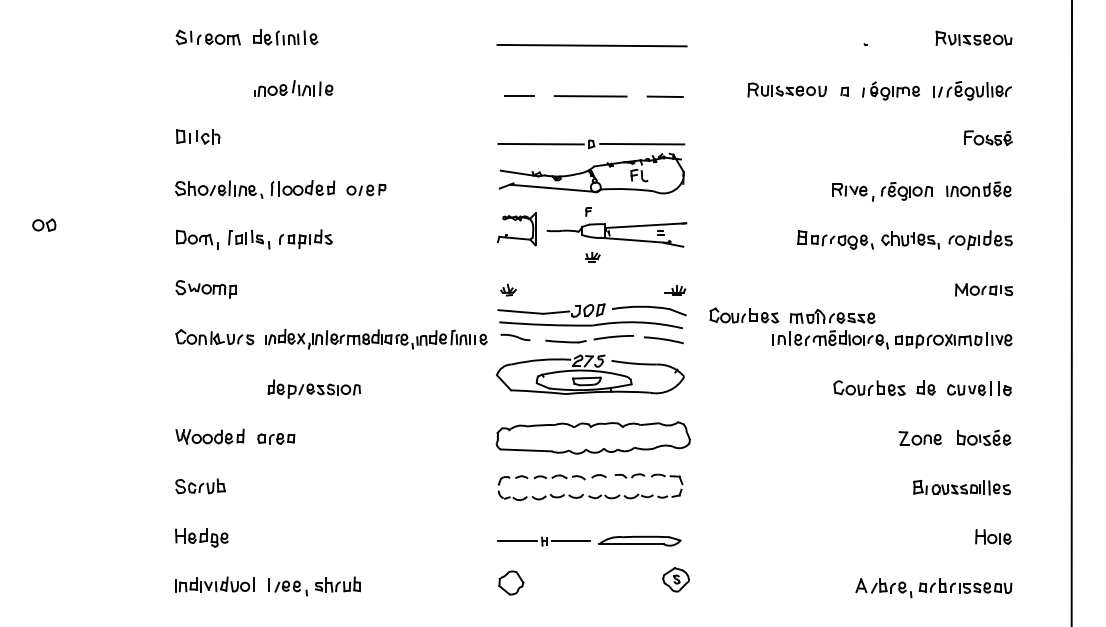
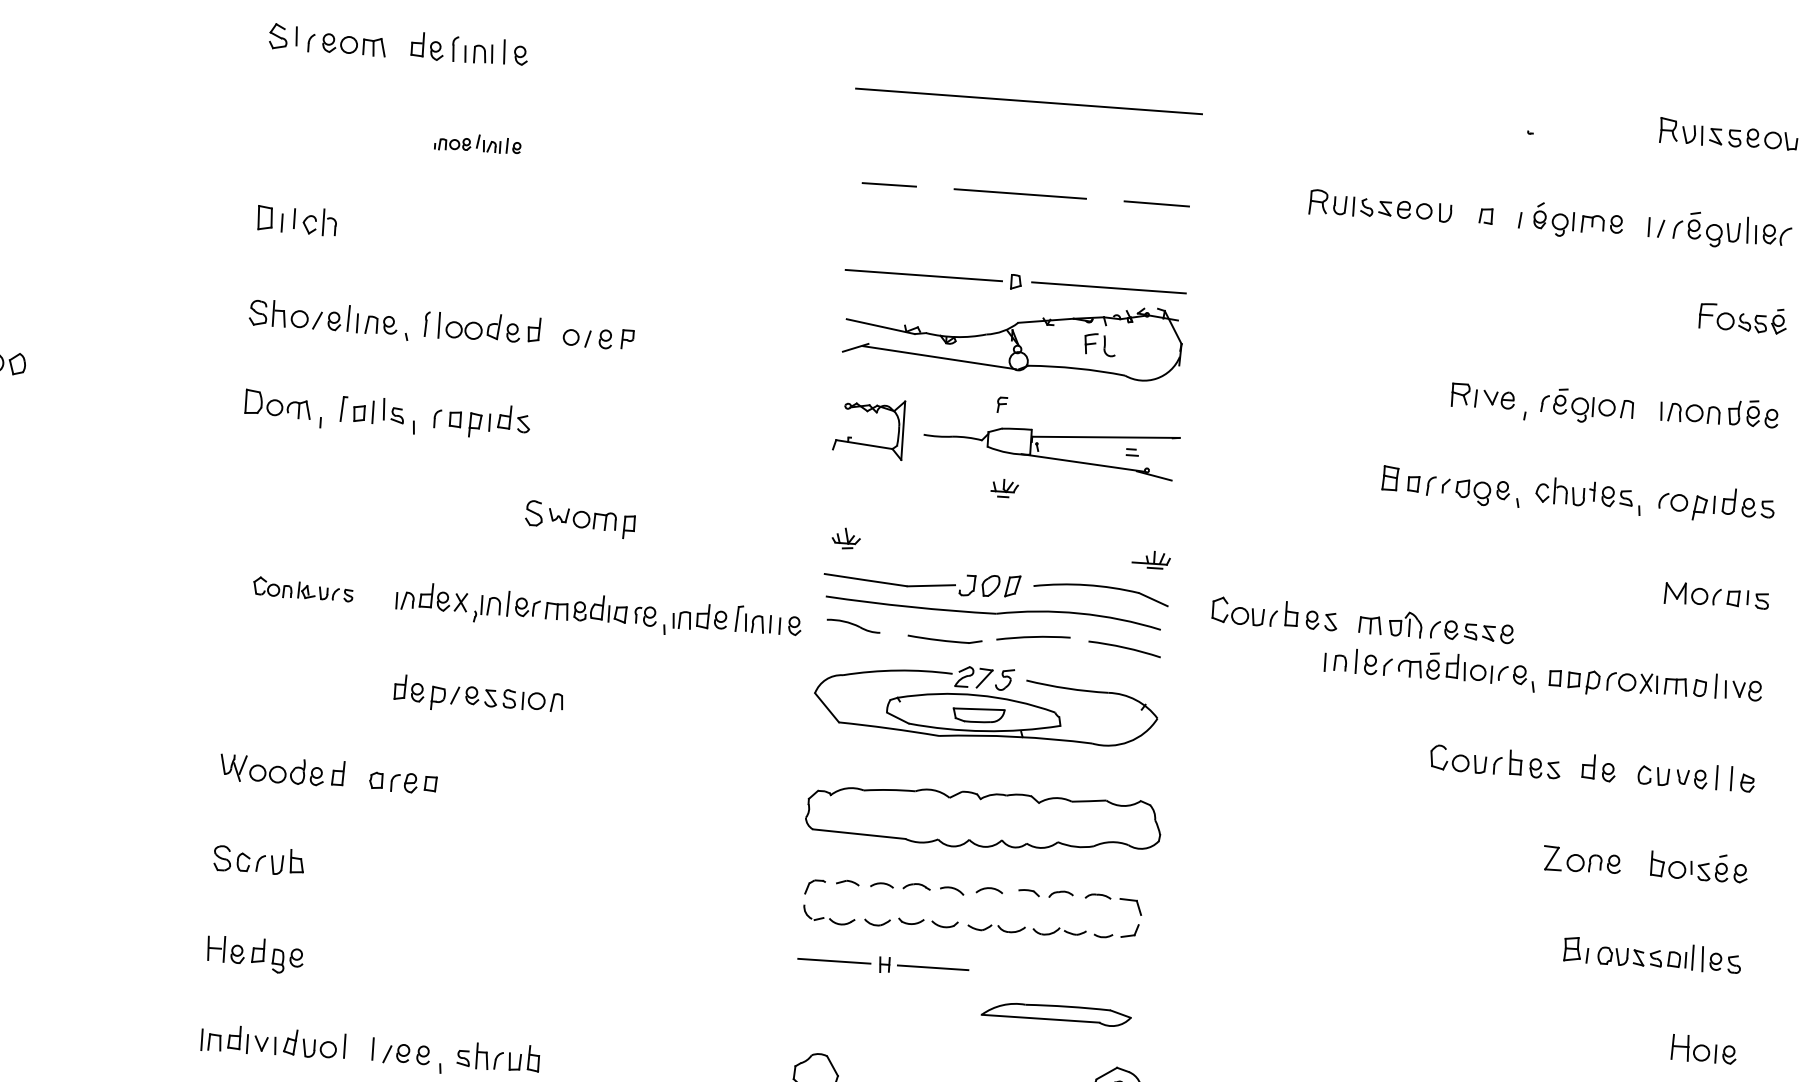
part: (293, 88) -> (477, 143), size x0.6
part: (205, 289) -> (579, 519), moved
part: (214, 337) -> (302, 589), size x0.7
part: (543, 541) -> (882, 964), moved

